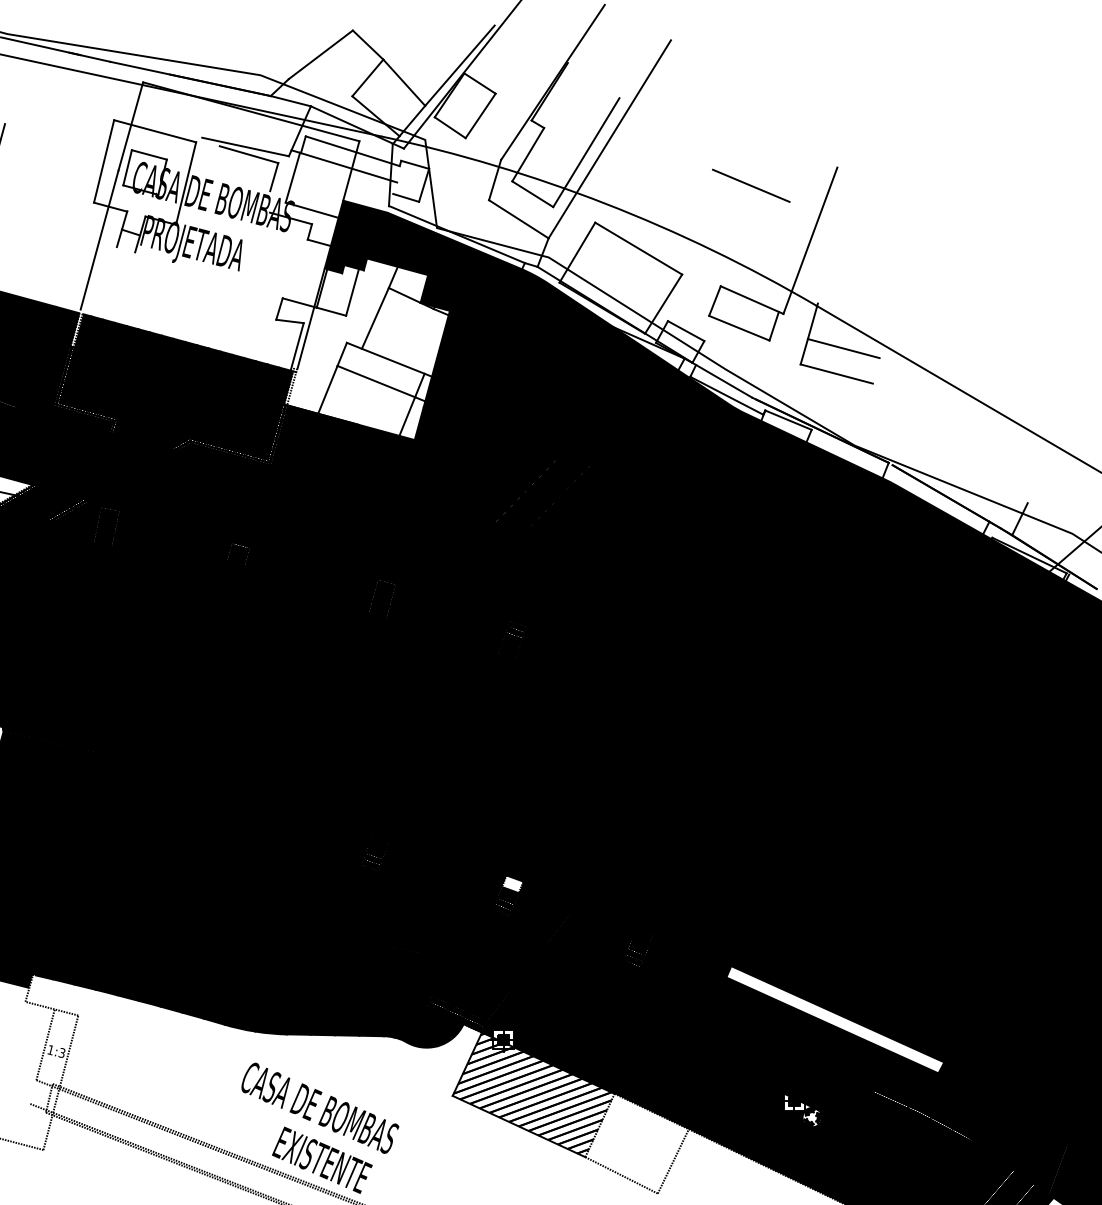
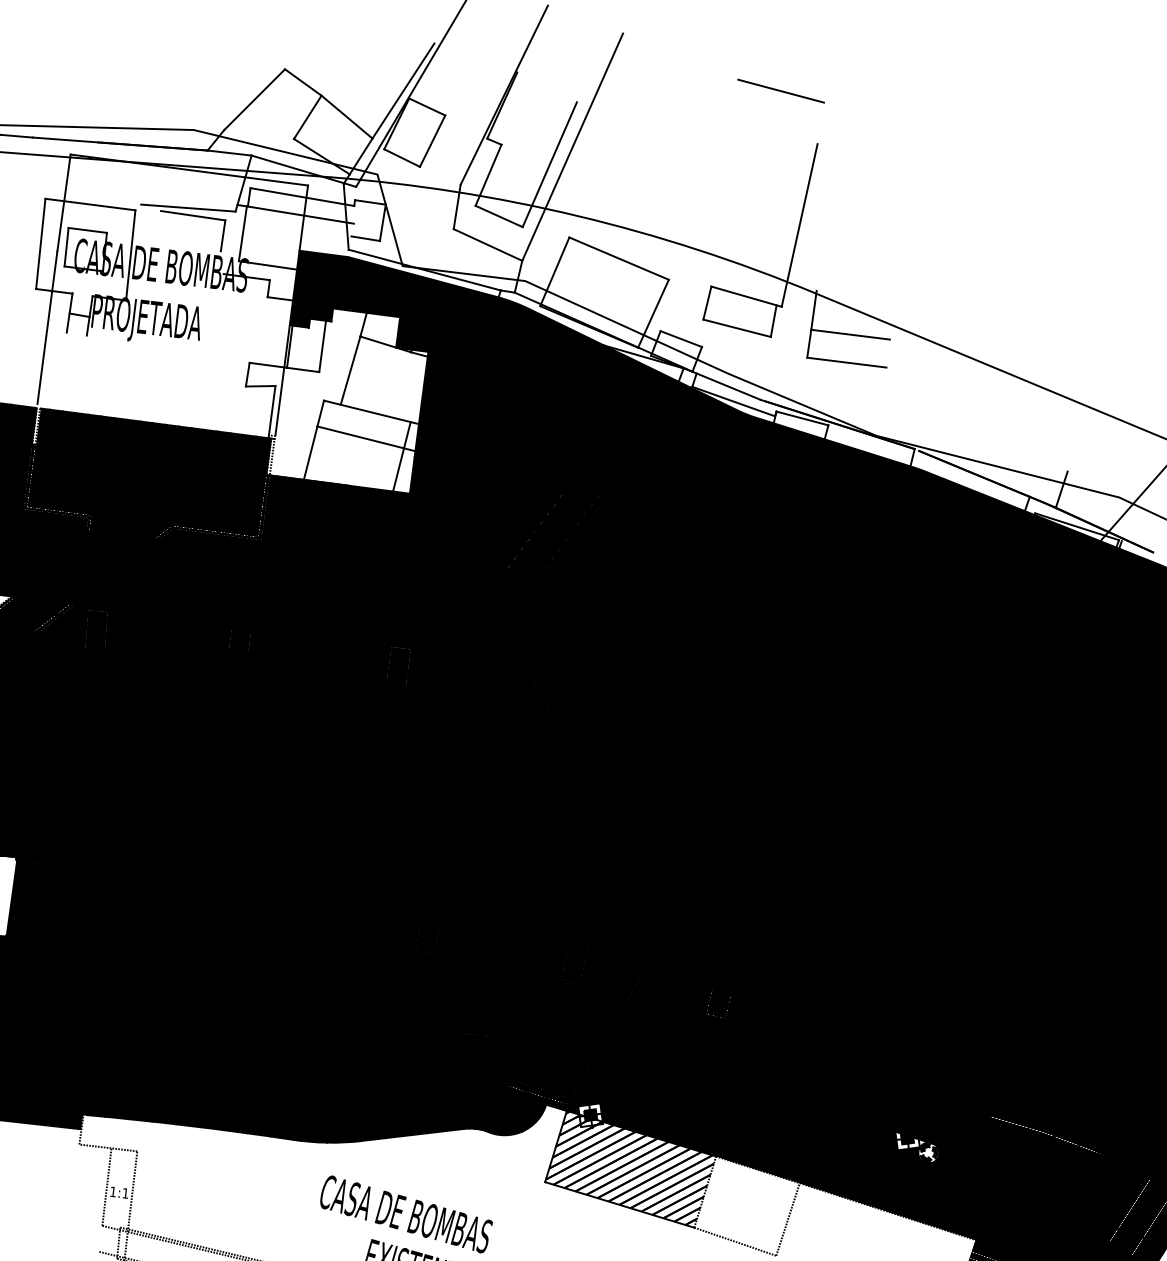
line: (751, 185) -> (781, 90), moved
fill: (512, 884) -> (577, 949), added
fill: (835, 1019) -> (939, 1045), added
text: (61, 1053) -> (125, 1193), 1:3 -> 1:1

